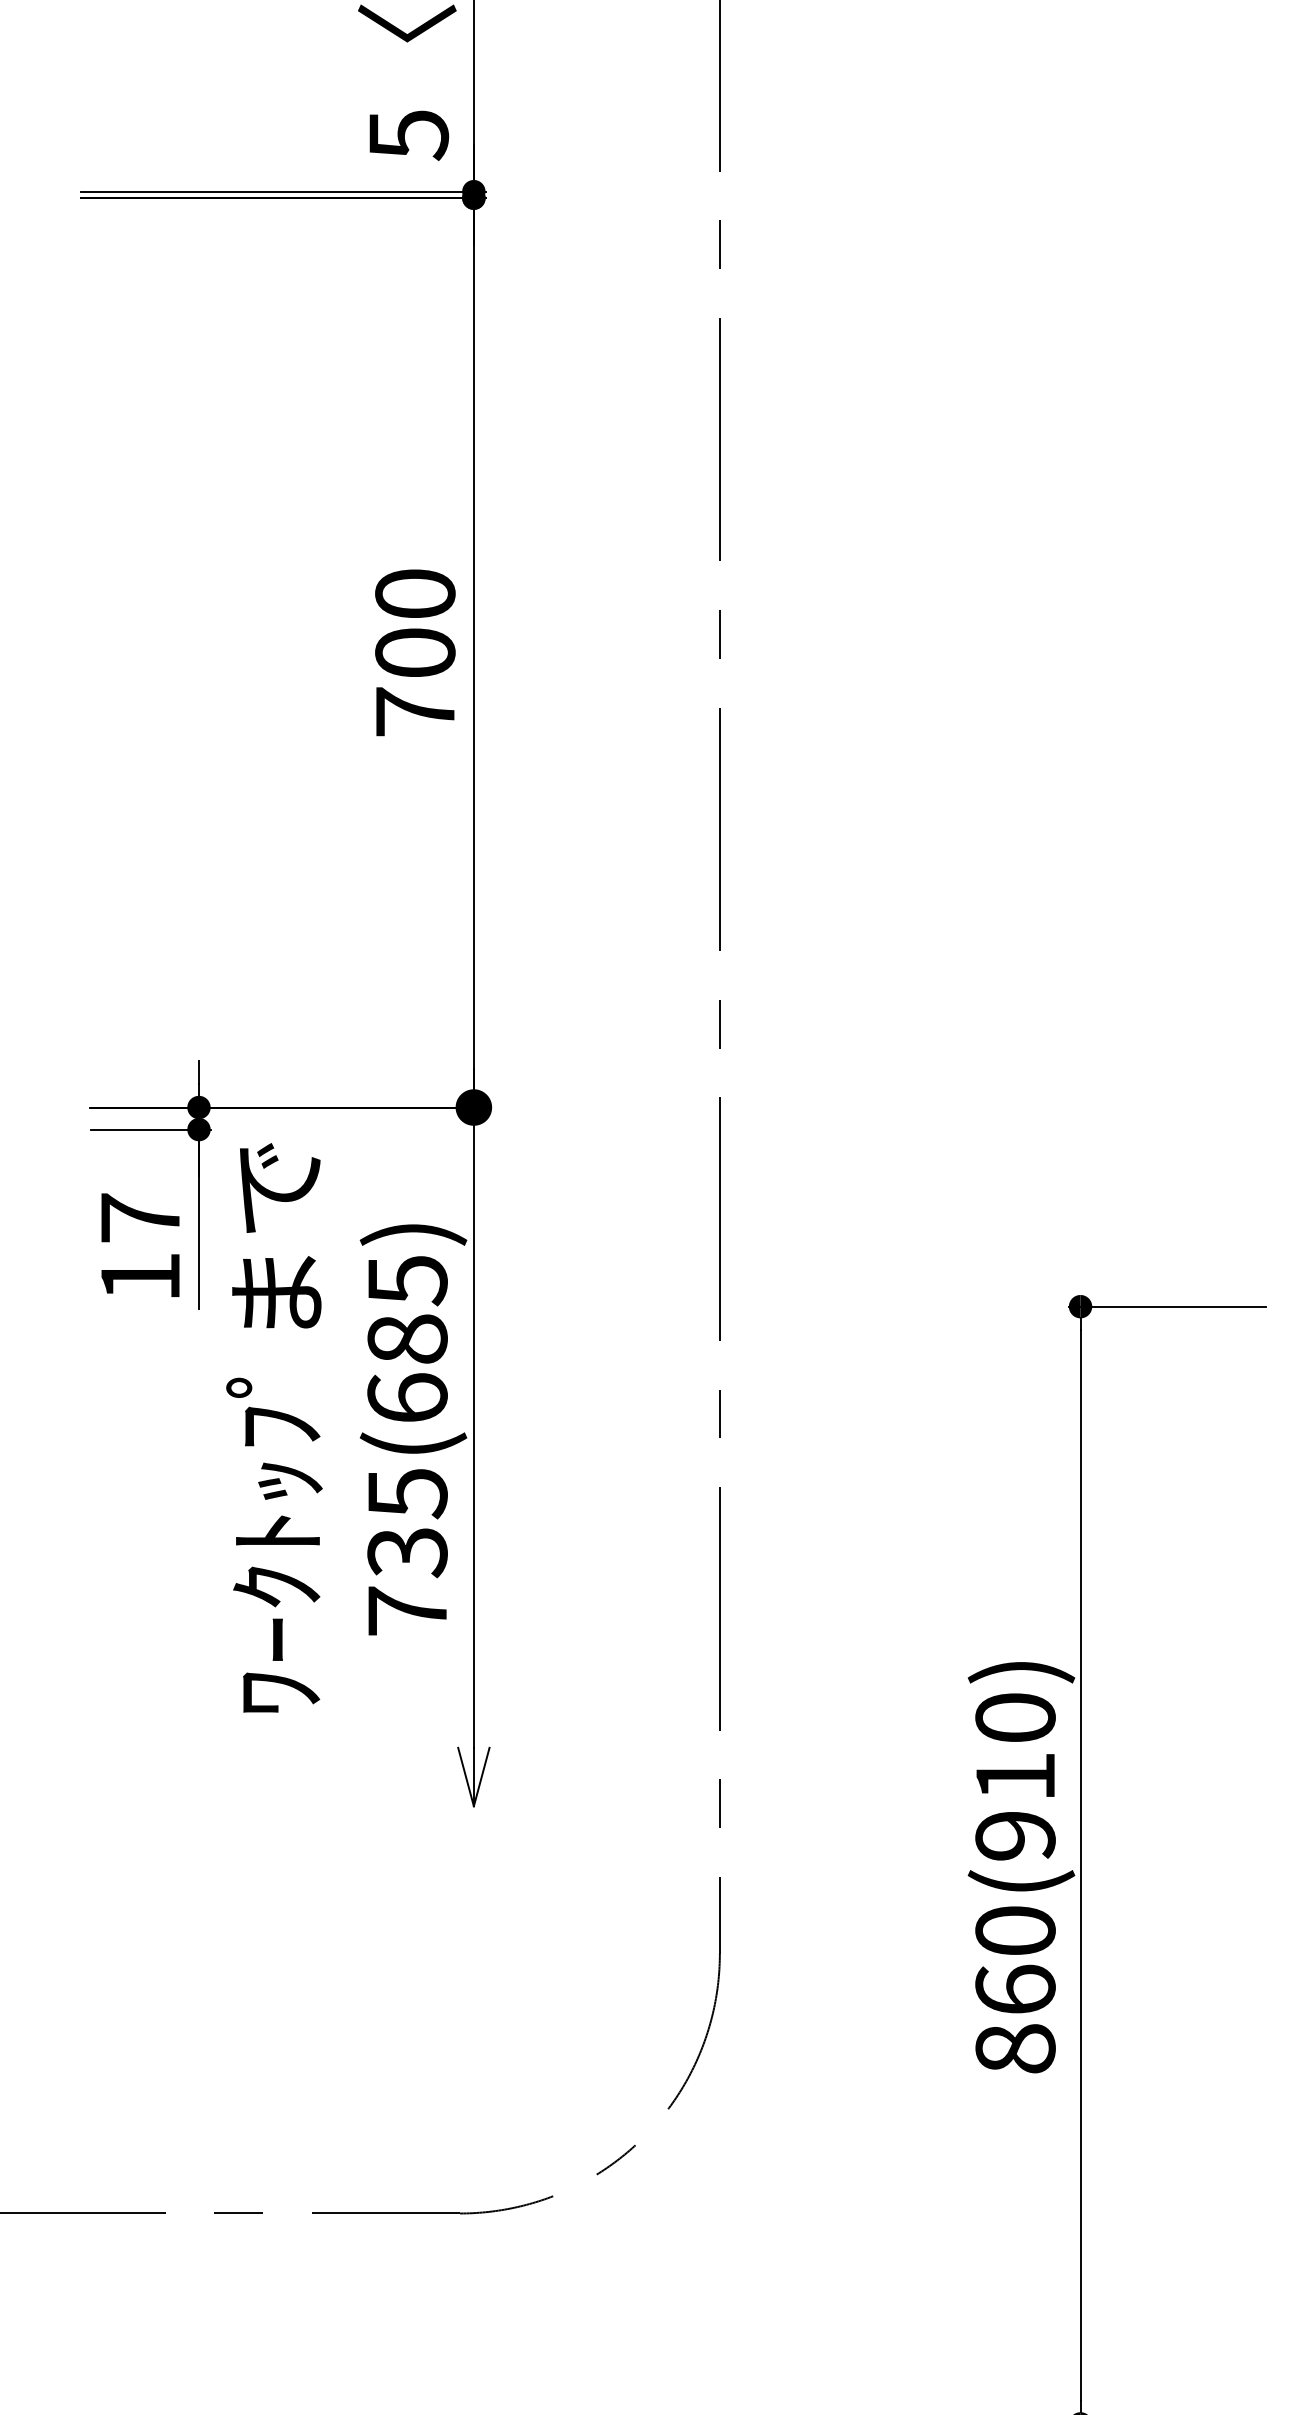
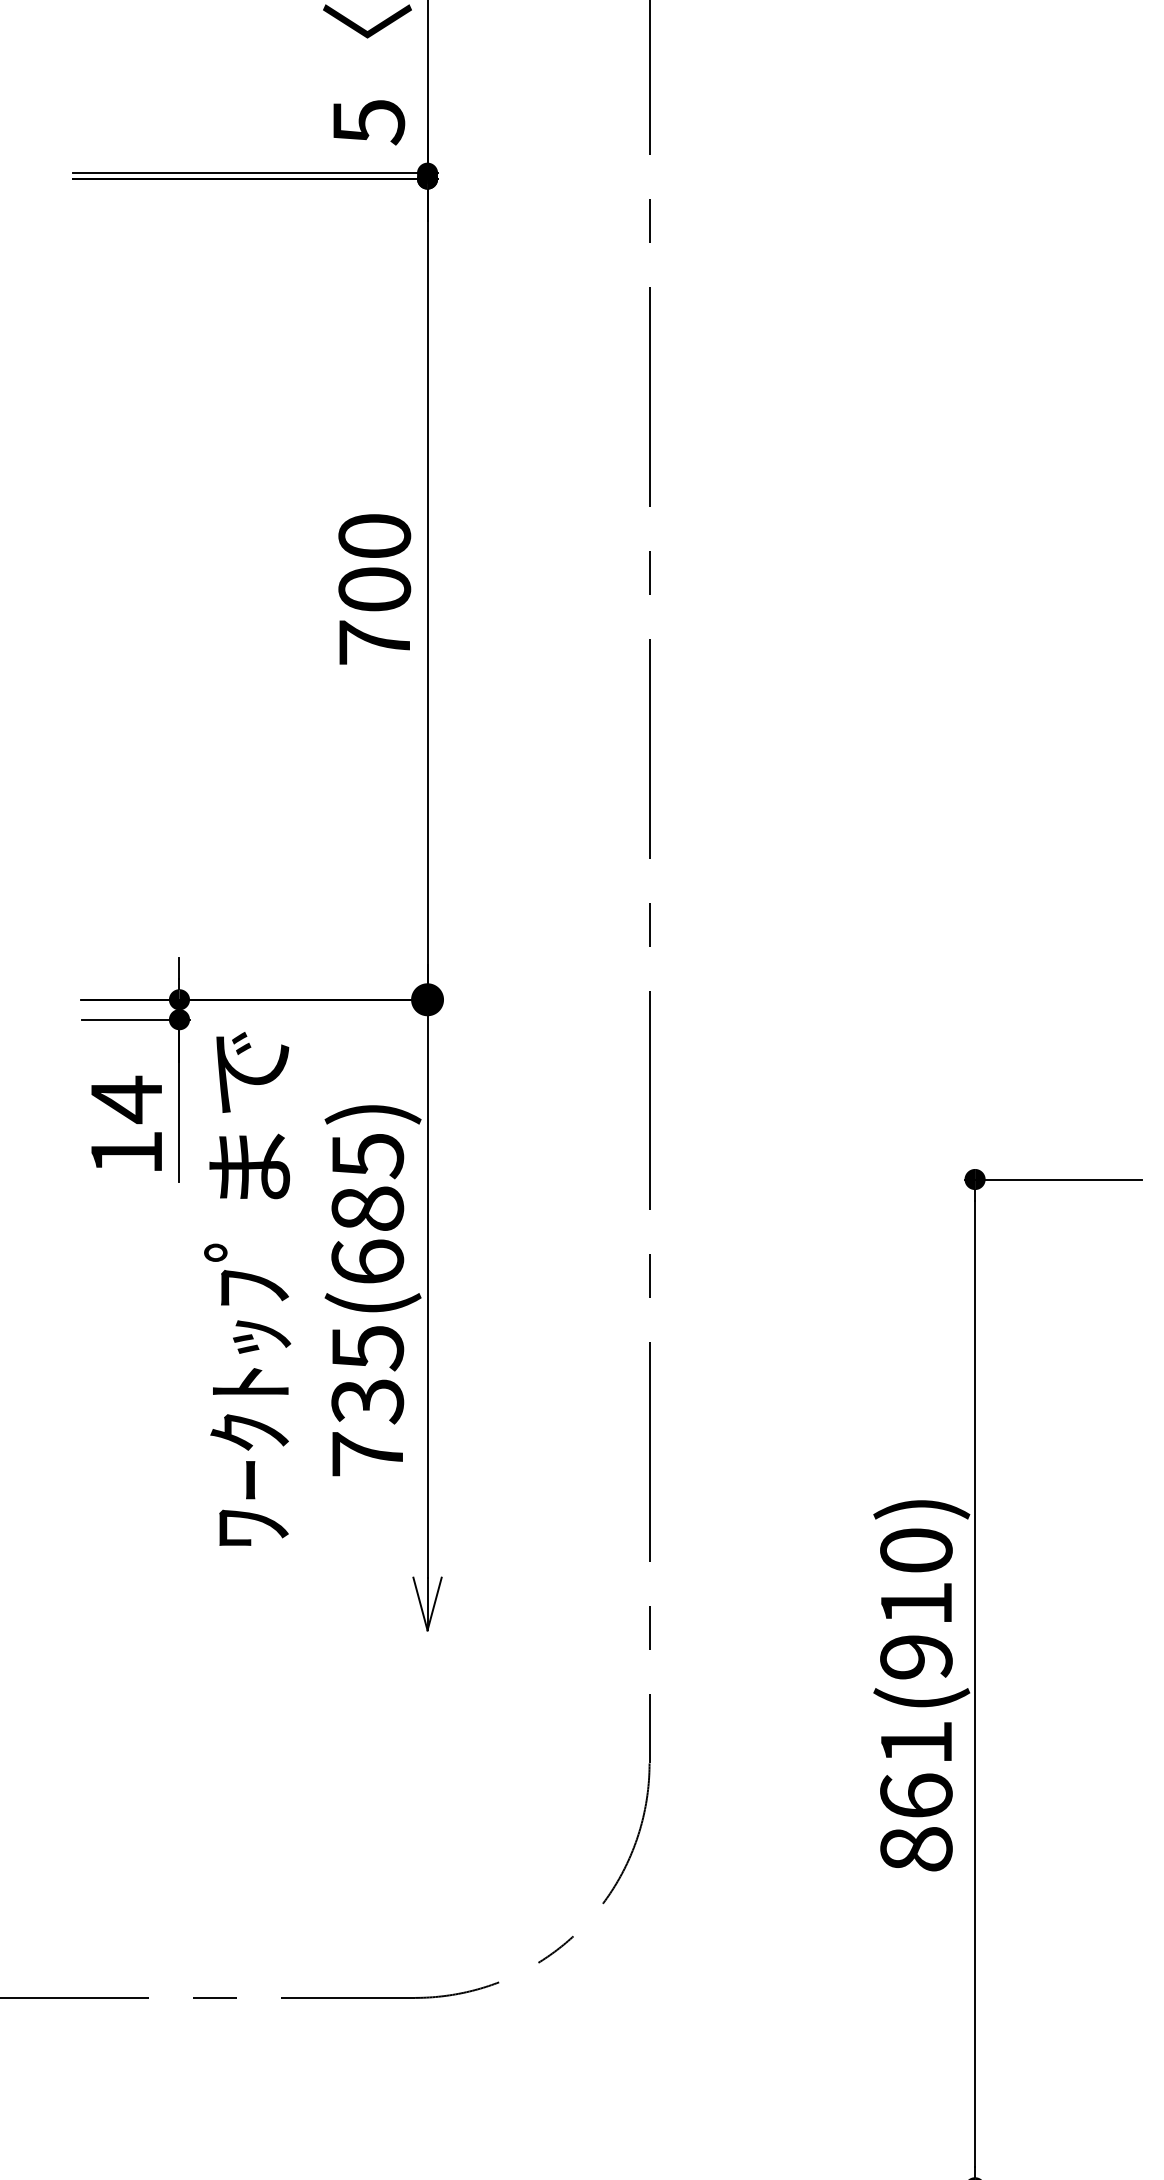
text: (140, 1218) -> (126, 1099), 17 -> 14
text: (1015, 1930) -> (916, 1742), 860(910) -> 861(910)

